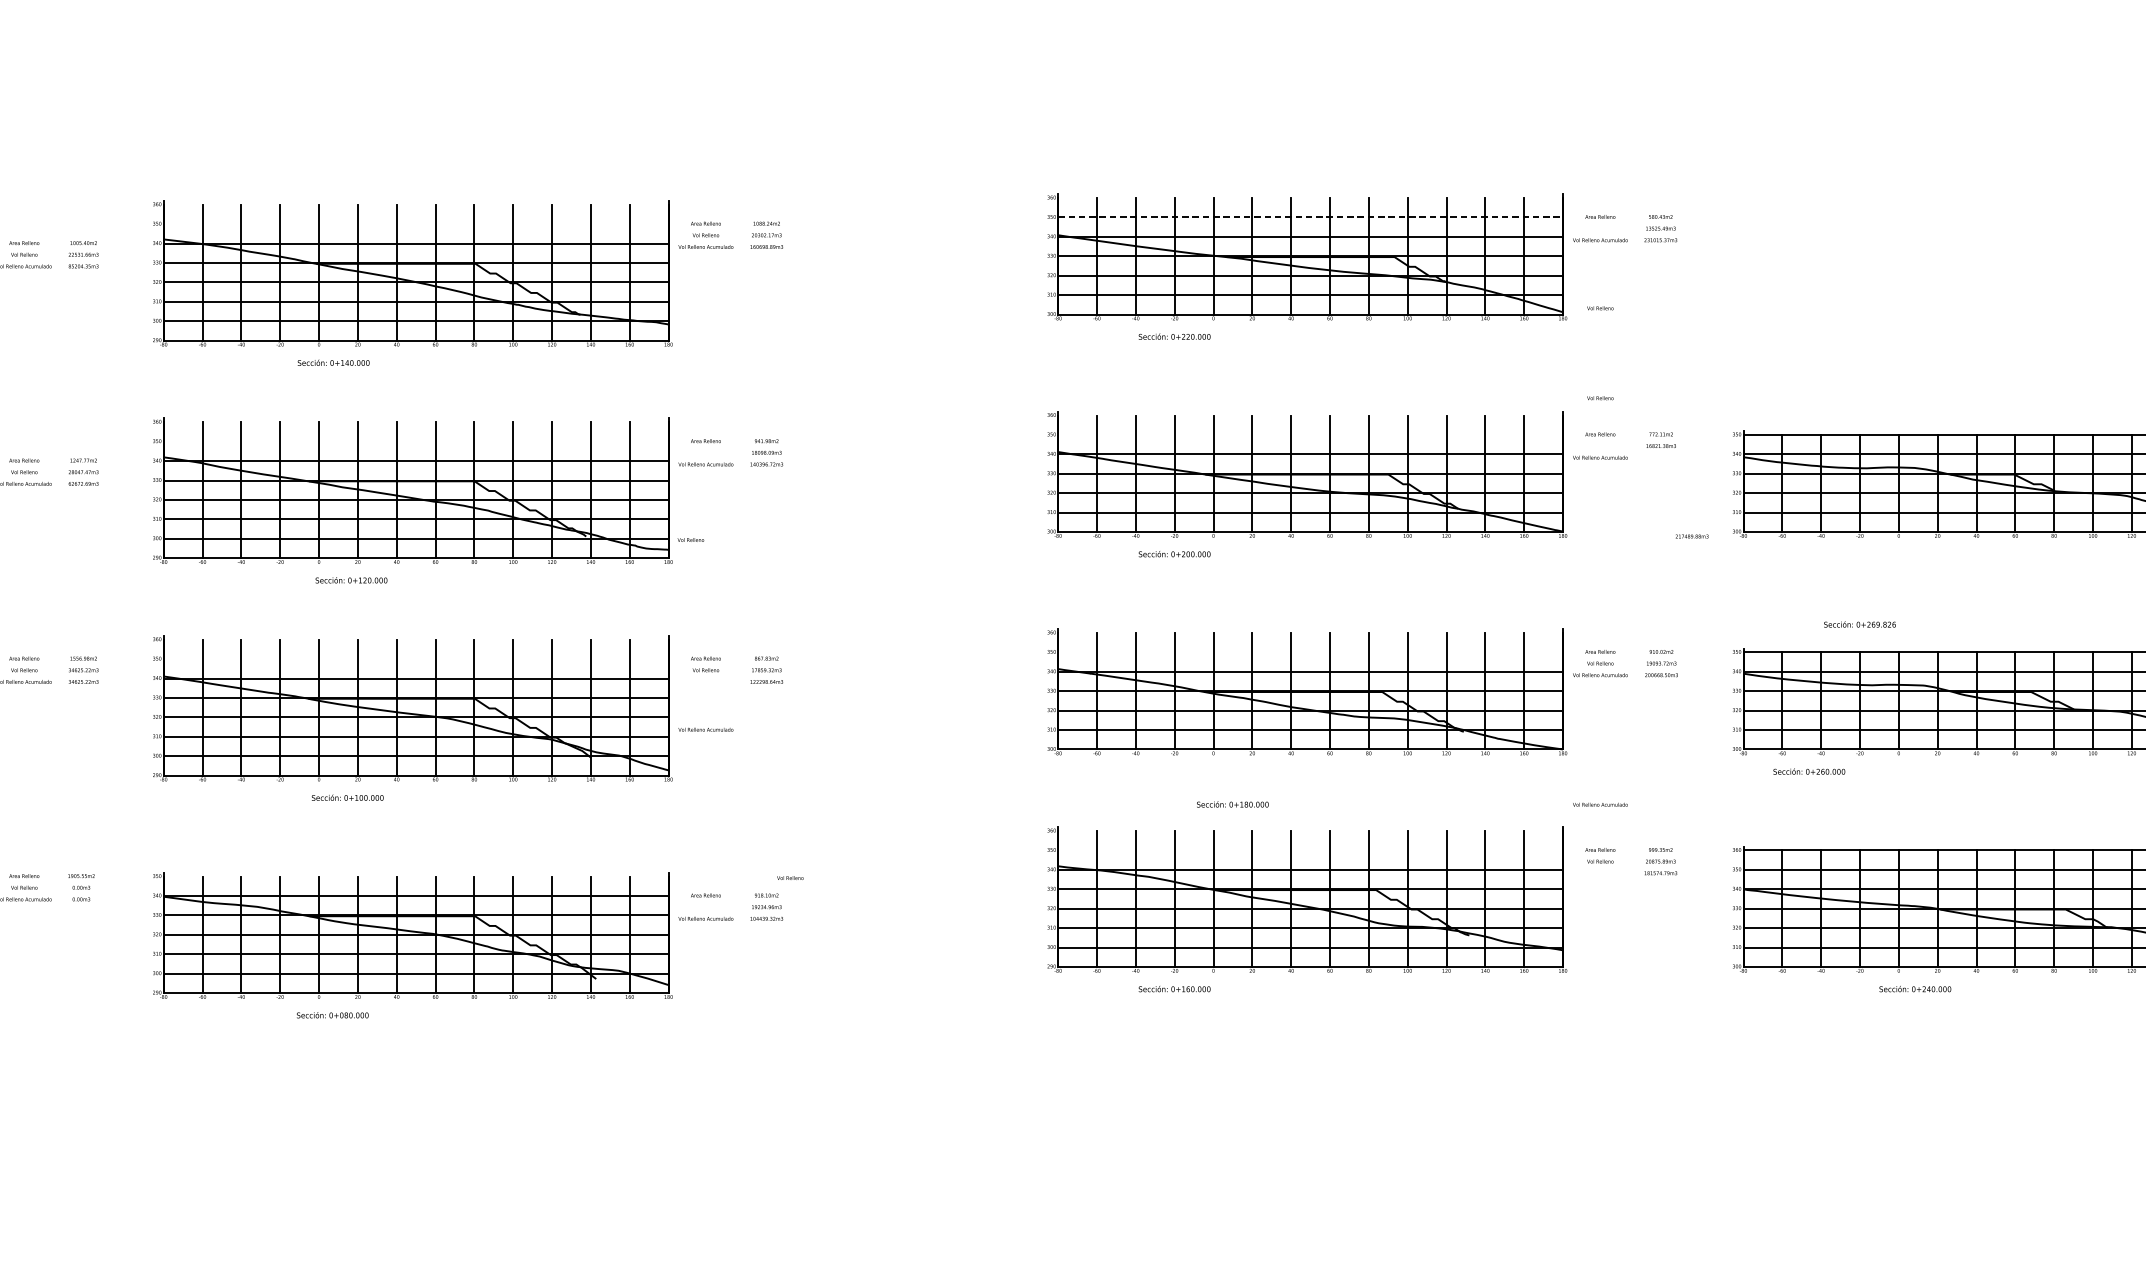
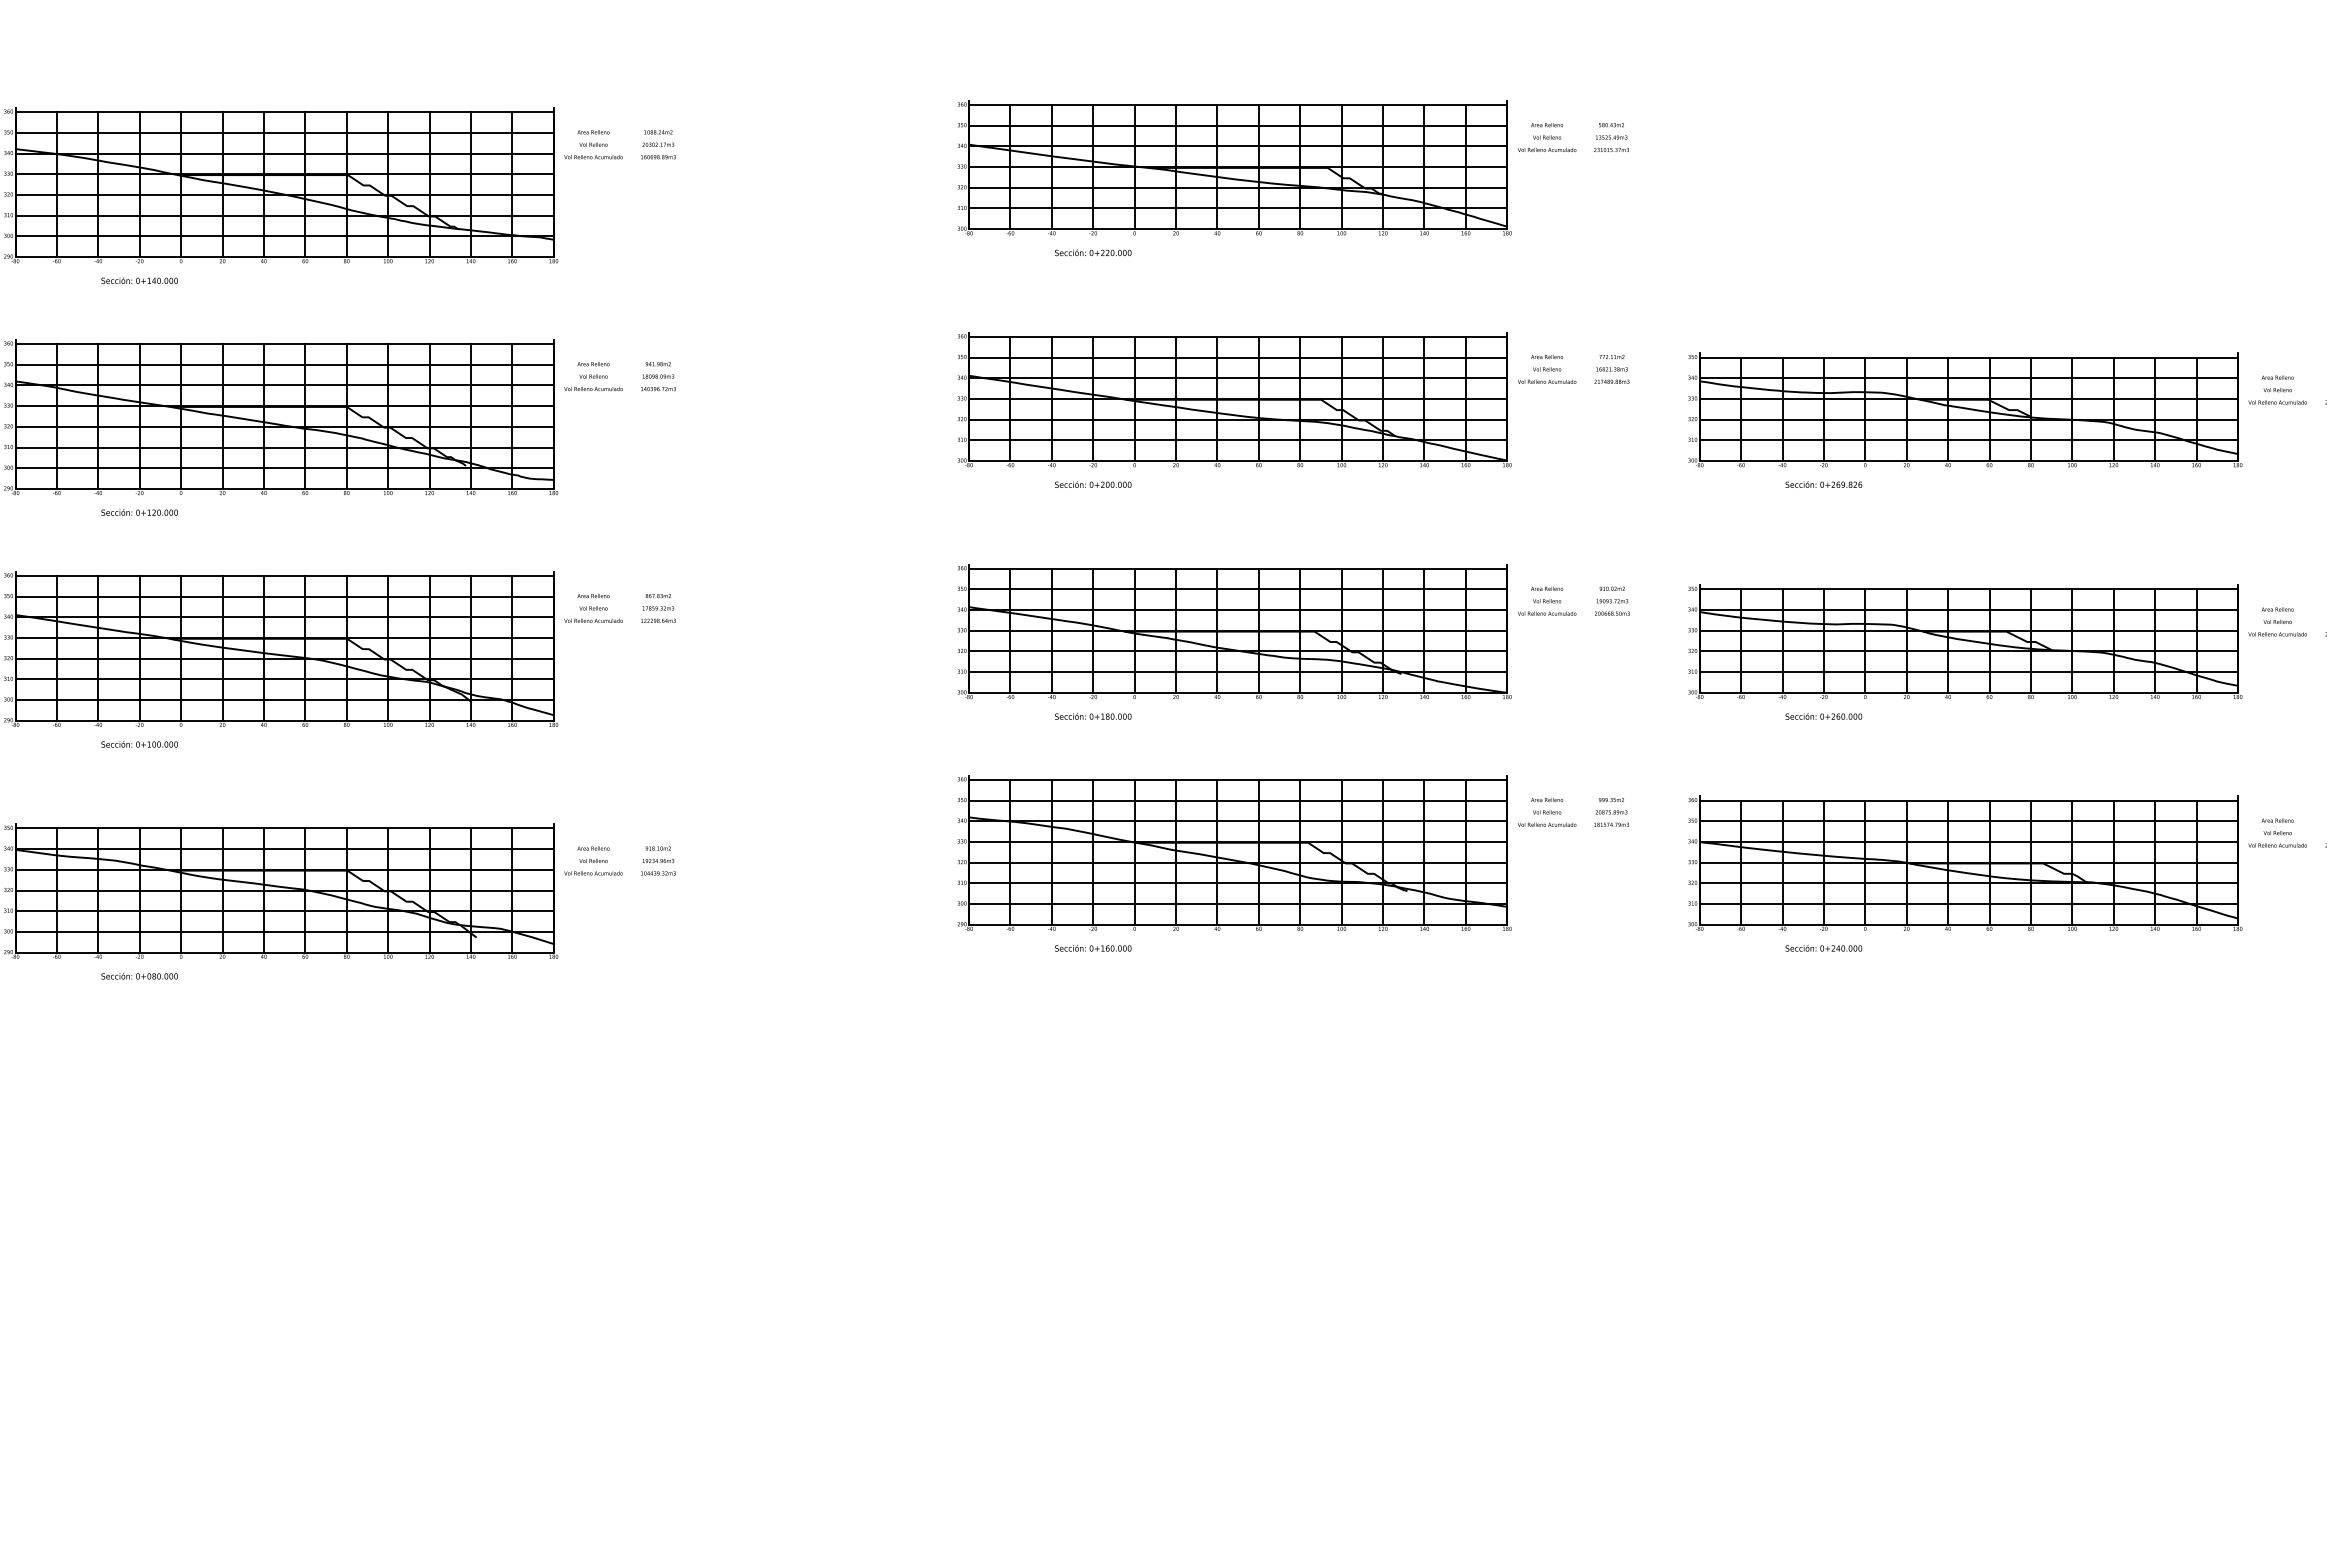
line: (1310, 197) -> (1238, 104), added
line: (416, 205) -> (284, 112), added
line: (1310, 217) -> (1238, 125), dashed -> solid
line: (416, 223) -> (284, 132), added
text: (1600, 308) -> (1547, 137), moved
text: (333, 362) -> (139, 280), moved
text: (1600, 398) -> (1547, 369), moved
line: (1310, 415) -> (1238, 336), added
line: (416, 422) -> (284, 344), added
line: (1310, 434) -> (1238, 357), added
line: (416, 441) -> (284, 364), added
text: (1691, 536) -> (1611, 381), moved
text: (690, 539) -> (593, 376), moved
text: (351, 580) -> (139, 512), moved
text: (1859, 624) -> (1823, 484), moved
line: (1310, 632) -> (1238, 568), added
line: (416, 639) -> (284, 575), added
line: (1310, 652) -> (1238, 589), added
line: (416, 659) -> (284, 596), added
text: (705, 729) -> (593, 620), moved
text: (1808, 771) -> (1823, 716), moved
text: (347, 797) -> (139, 744), moved
text: (1233, 804) -> (1093, 716), moved
text: (1600, 804) -> (1547, 824), moved
line: (1310, 830) -> (1238, 779), added
line: (1310, 850) -> (1238, 800), added
line: (416, 876) -> (284, 828), added
text: (790, 877) -> (593, 860), moved
text: (1914, 988) -> (1823, 947), moved
text: (332, 1014) -> (139, 975), moved

